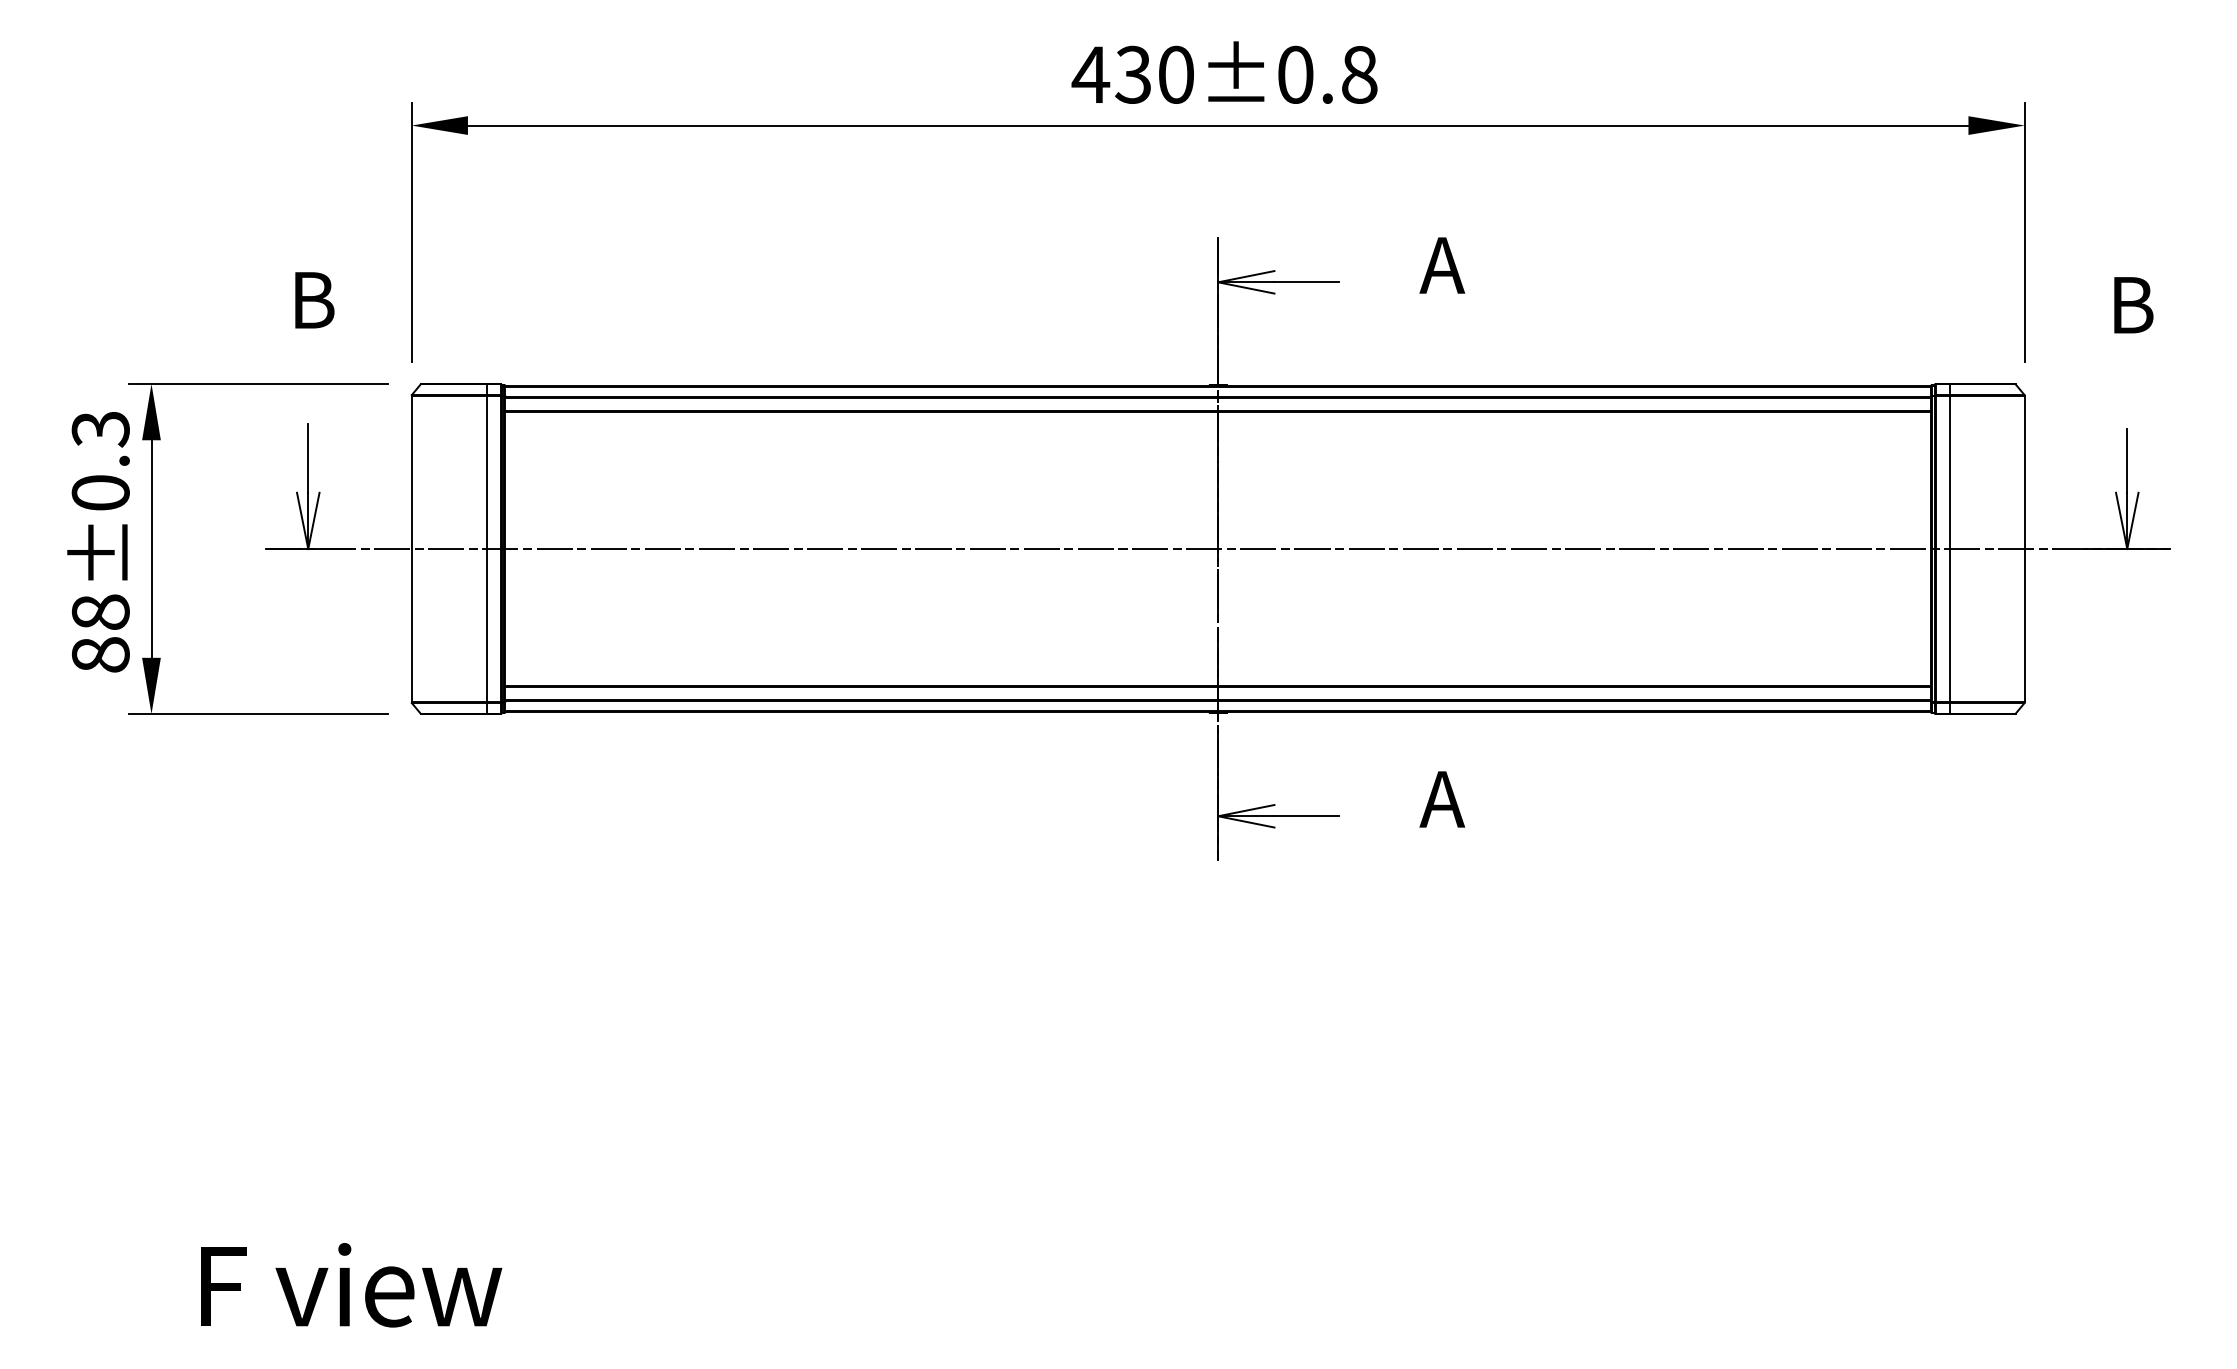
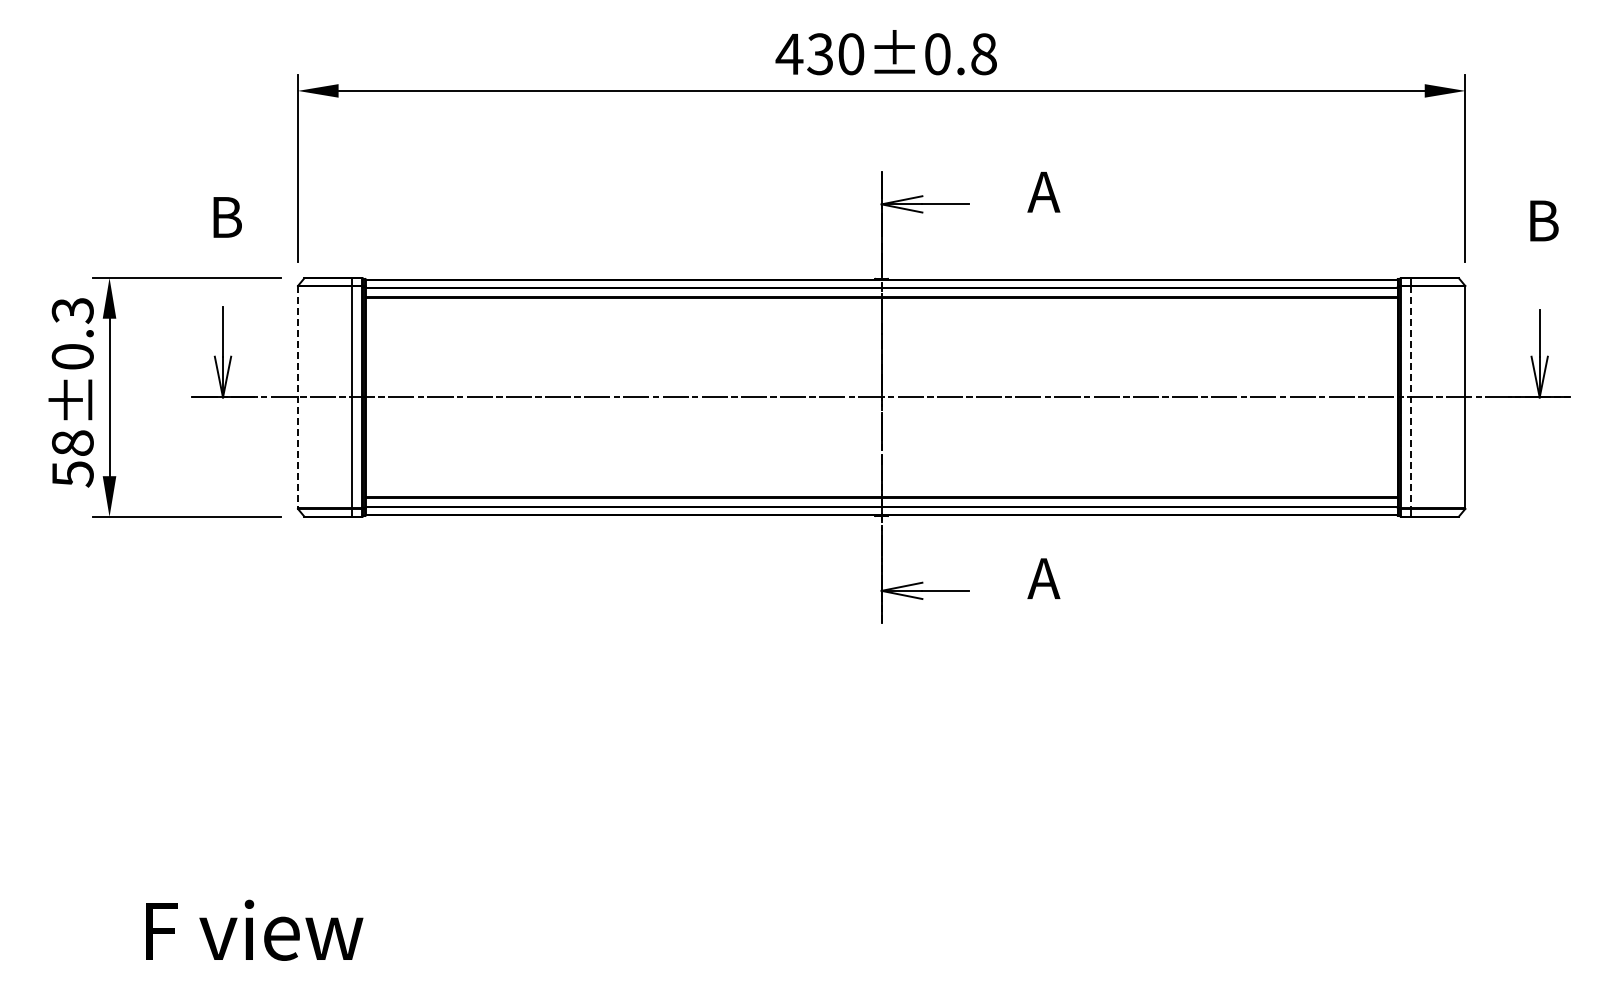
line: (411, 549) -> (297, 397), solid -> dashed
line: (1950, 549) -> (1411, 397), solid -> dashed
text: (100, 655) -> (72, 474), 88±0.3 -> 58±0.3

